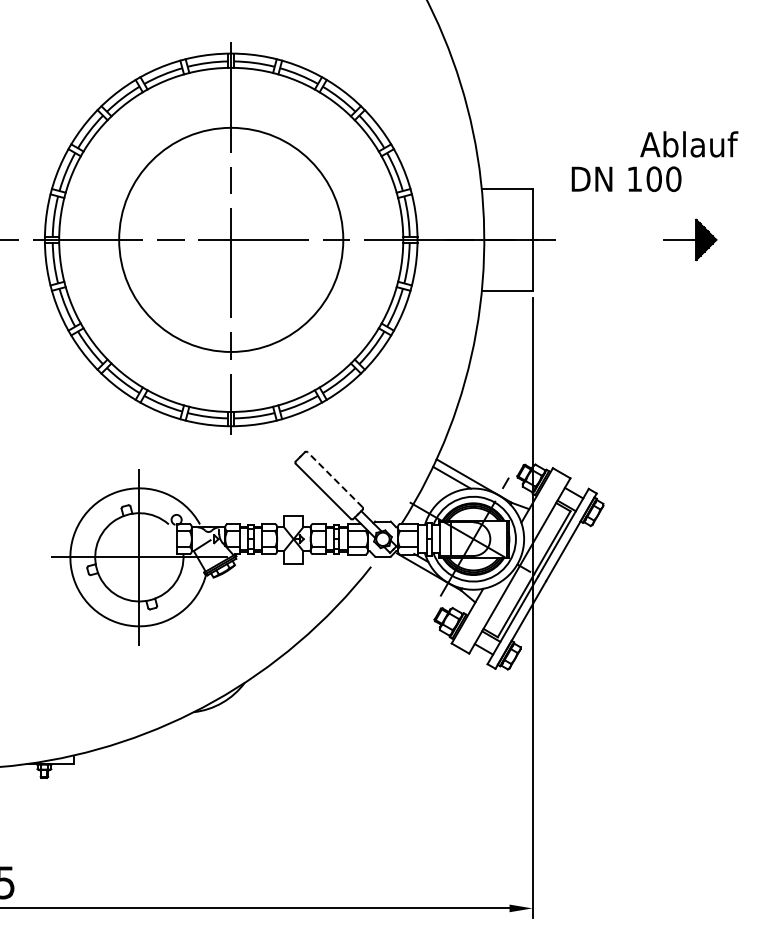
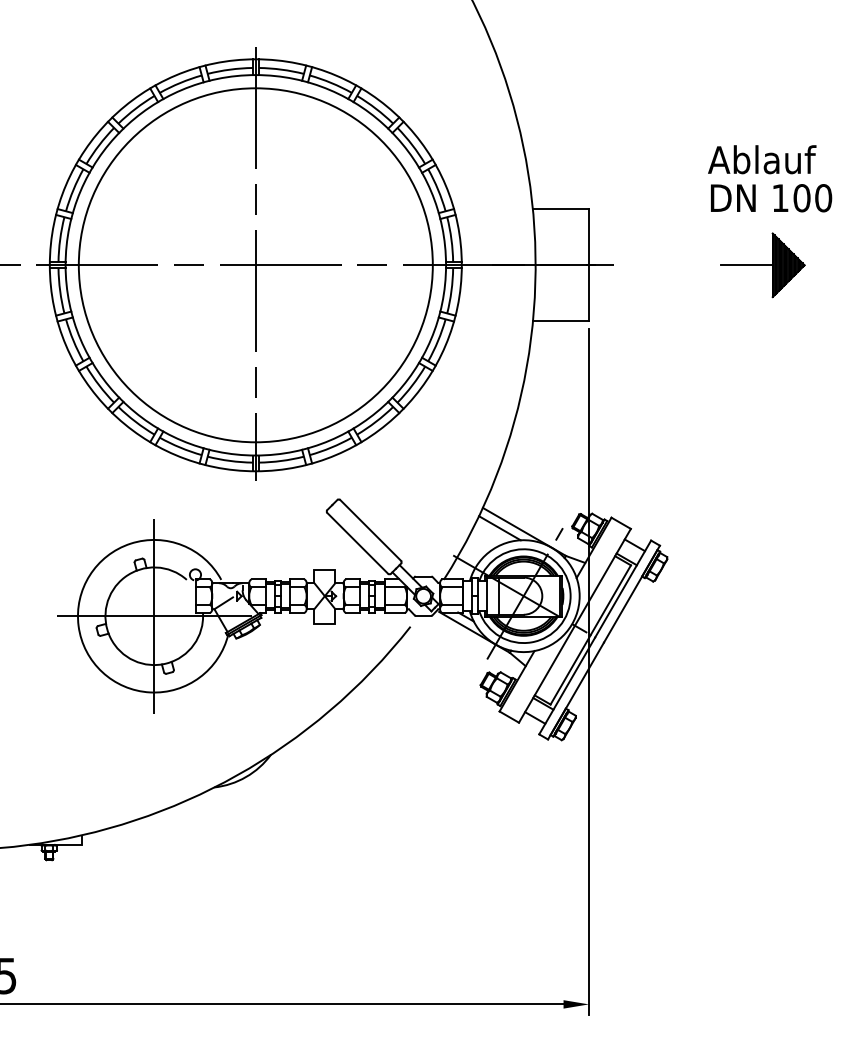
text: (626, 178) -> (771, 197), moved
circle: (231, 239) -> (256, 264), size x1.43
part: (689, 239) -> (762, 264), size x1.43
line: (335, 479) -> (371, 530), dashed -> solid

